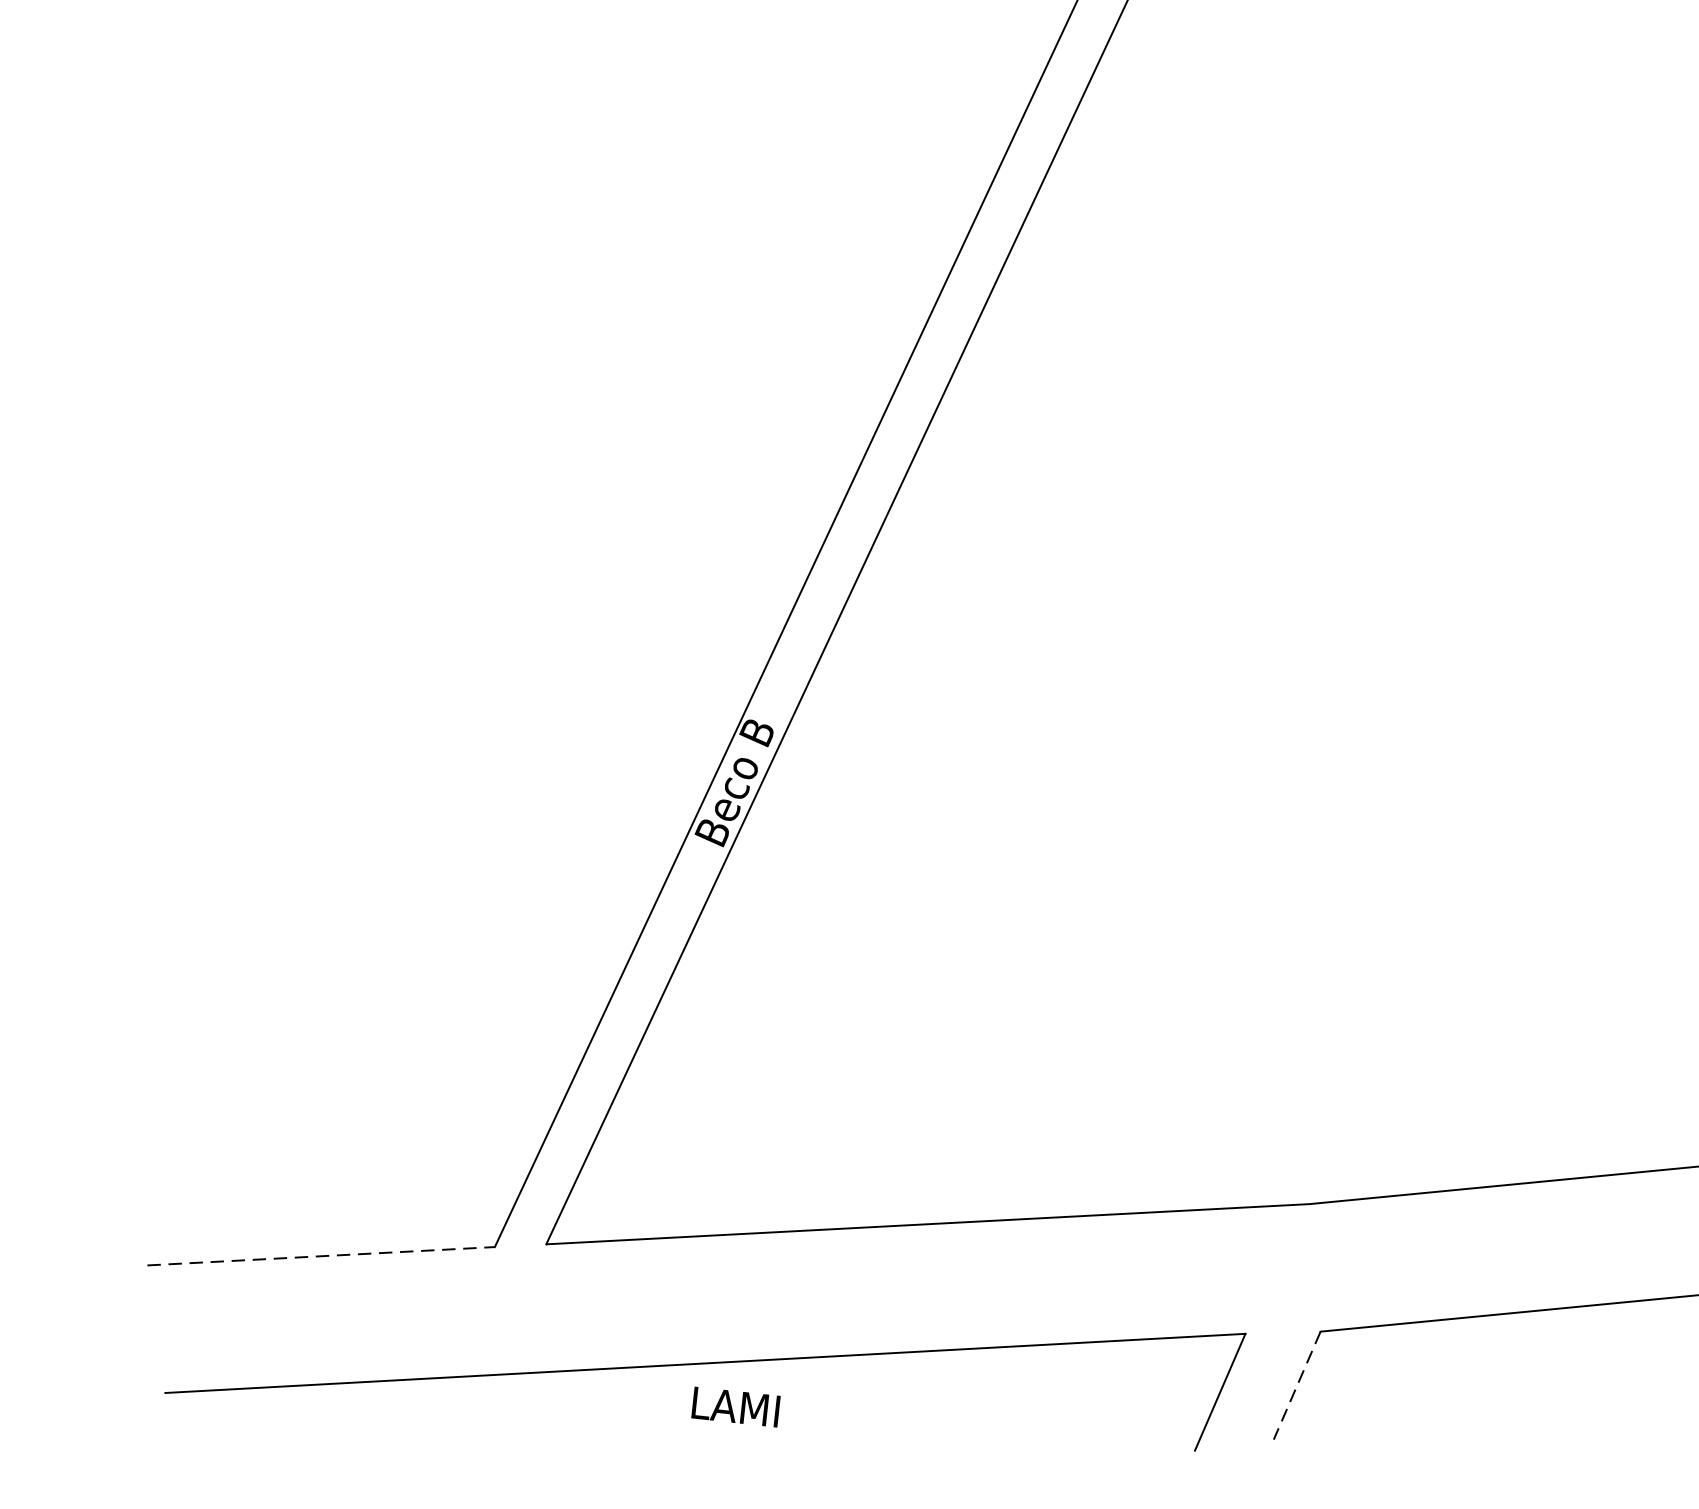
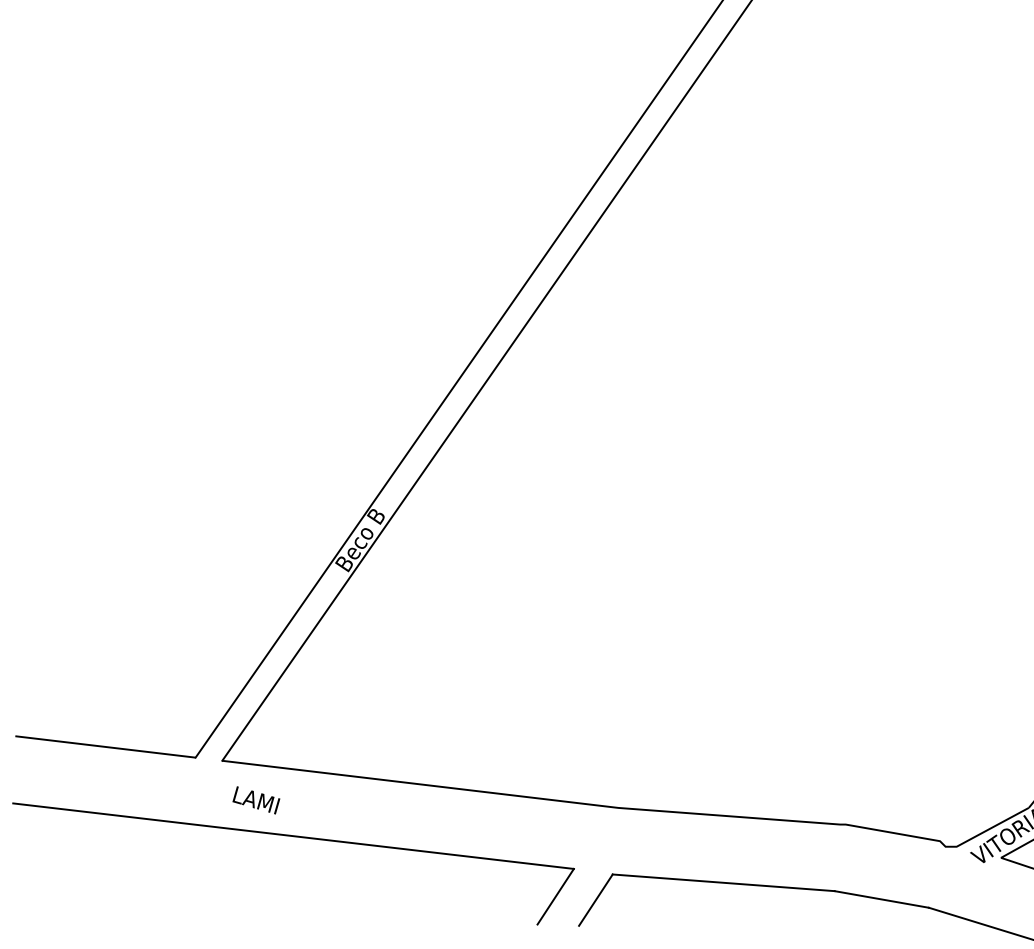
line: (321, 1255) -> (105, 746), dashed -> solid
line: (1296, 1386) -> (595, 900), dashed -> solid
text: (736, 1407) -> (256, 800), moved

